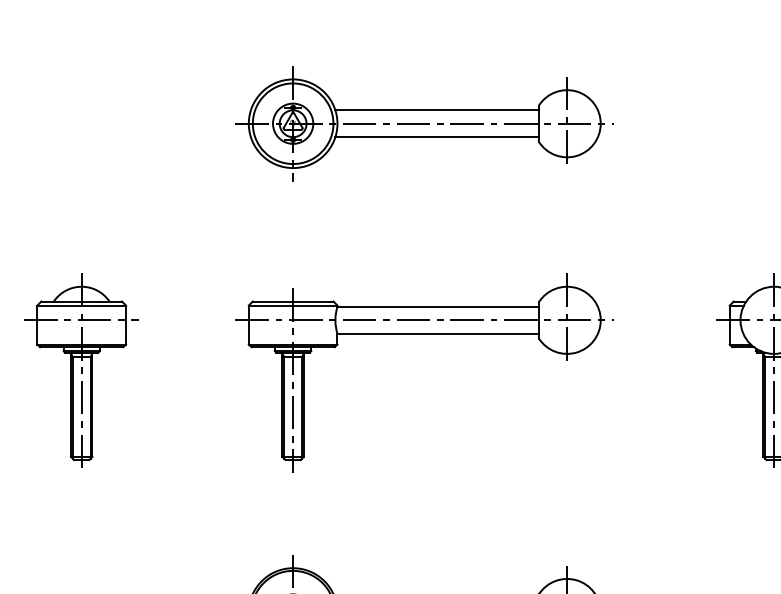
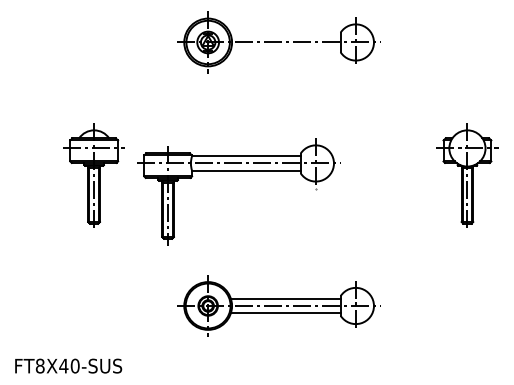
line: (436, 110) -> (285, 35), removed
line: (436, 136) -> (285, 49), removed
part: (423, 335) -> (238, 171), moved

